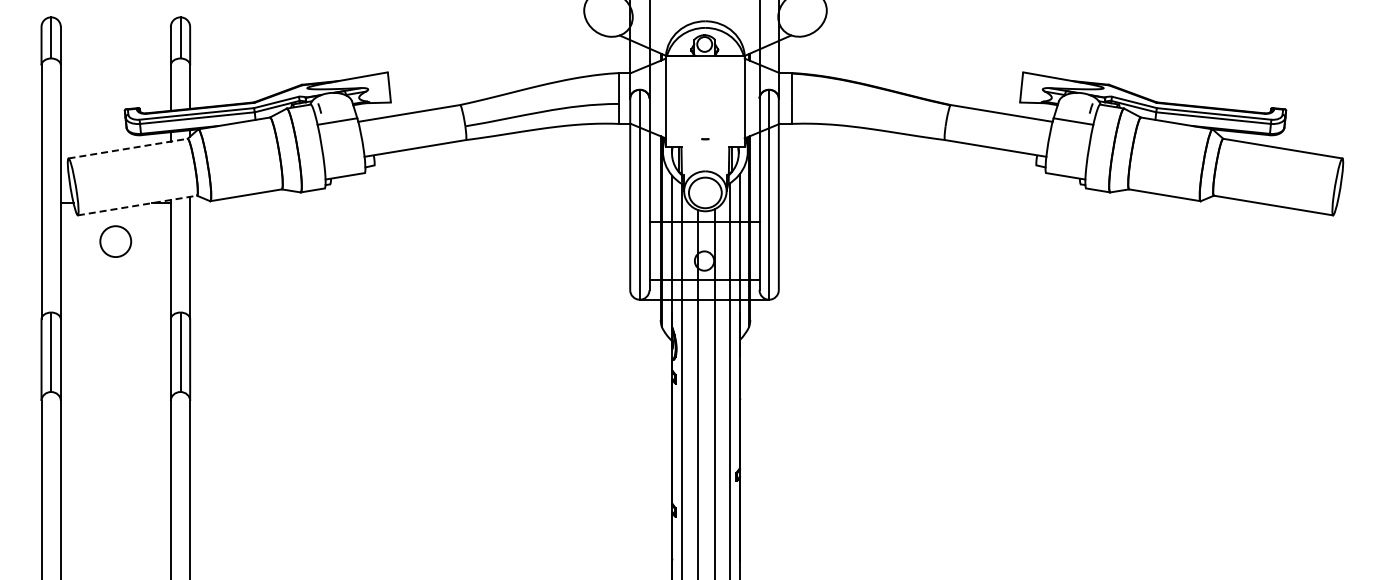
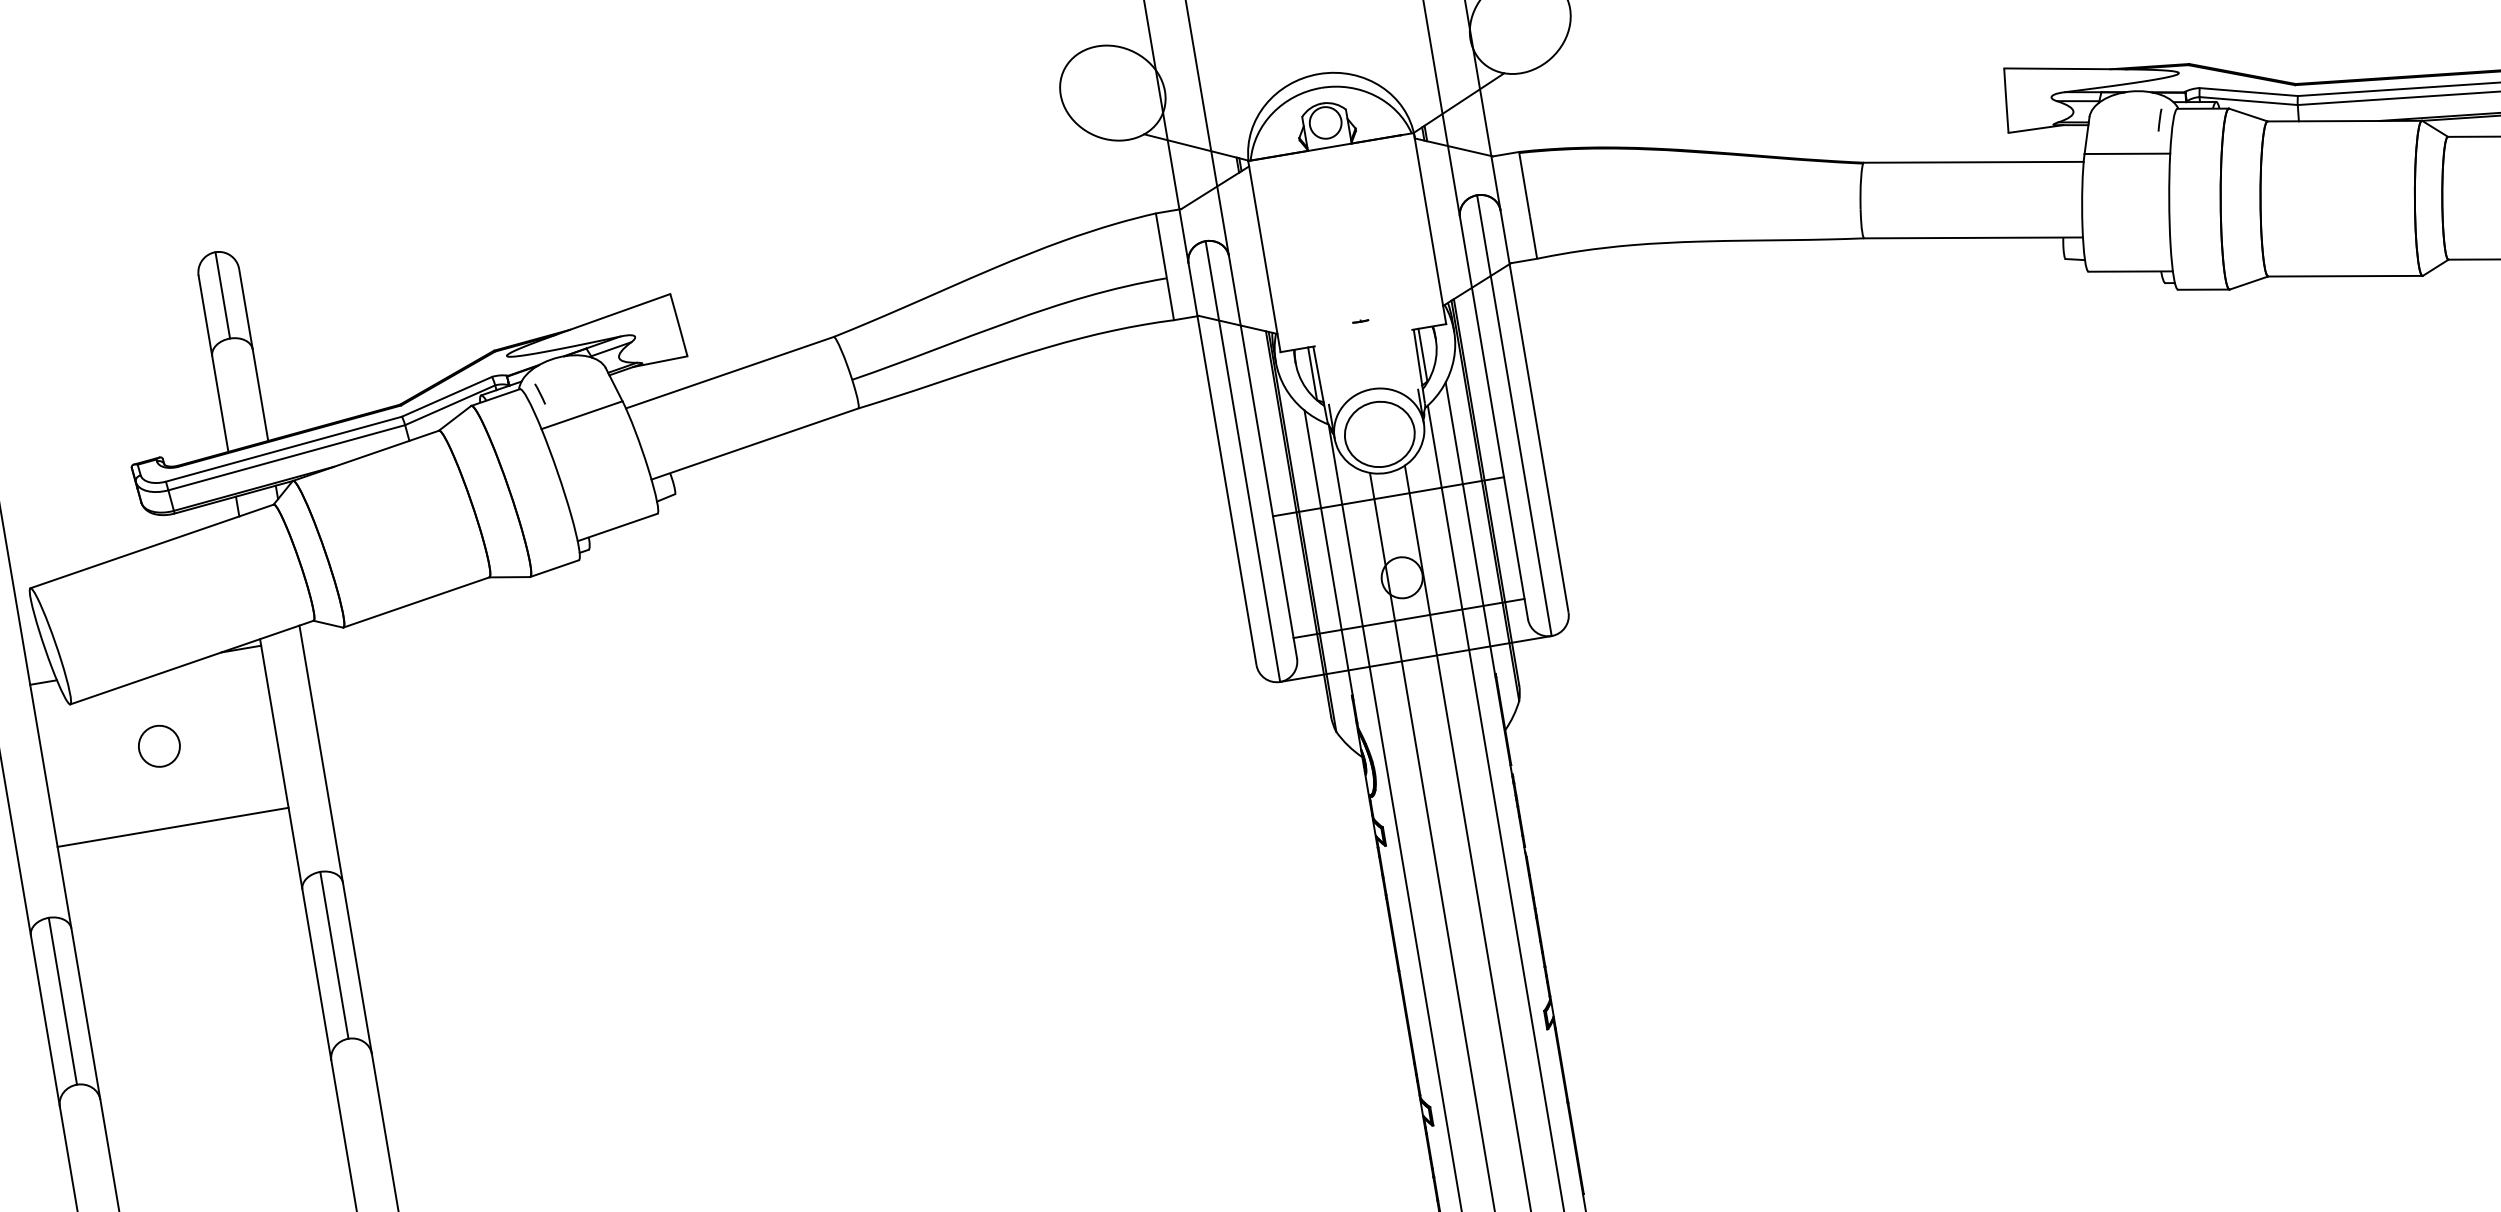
line: (128, 148) -> (152, 545), dashed -> solid
line: (138, 205) -> (194, 662), dashed -> solid
circle: (115, 241) -> (158, 745), size x0.62
line: (115, 280) -> (172, 827), added

